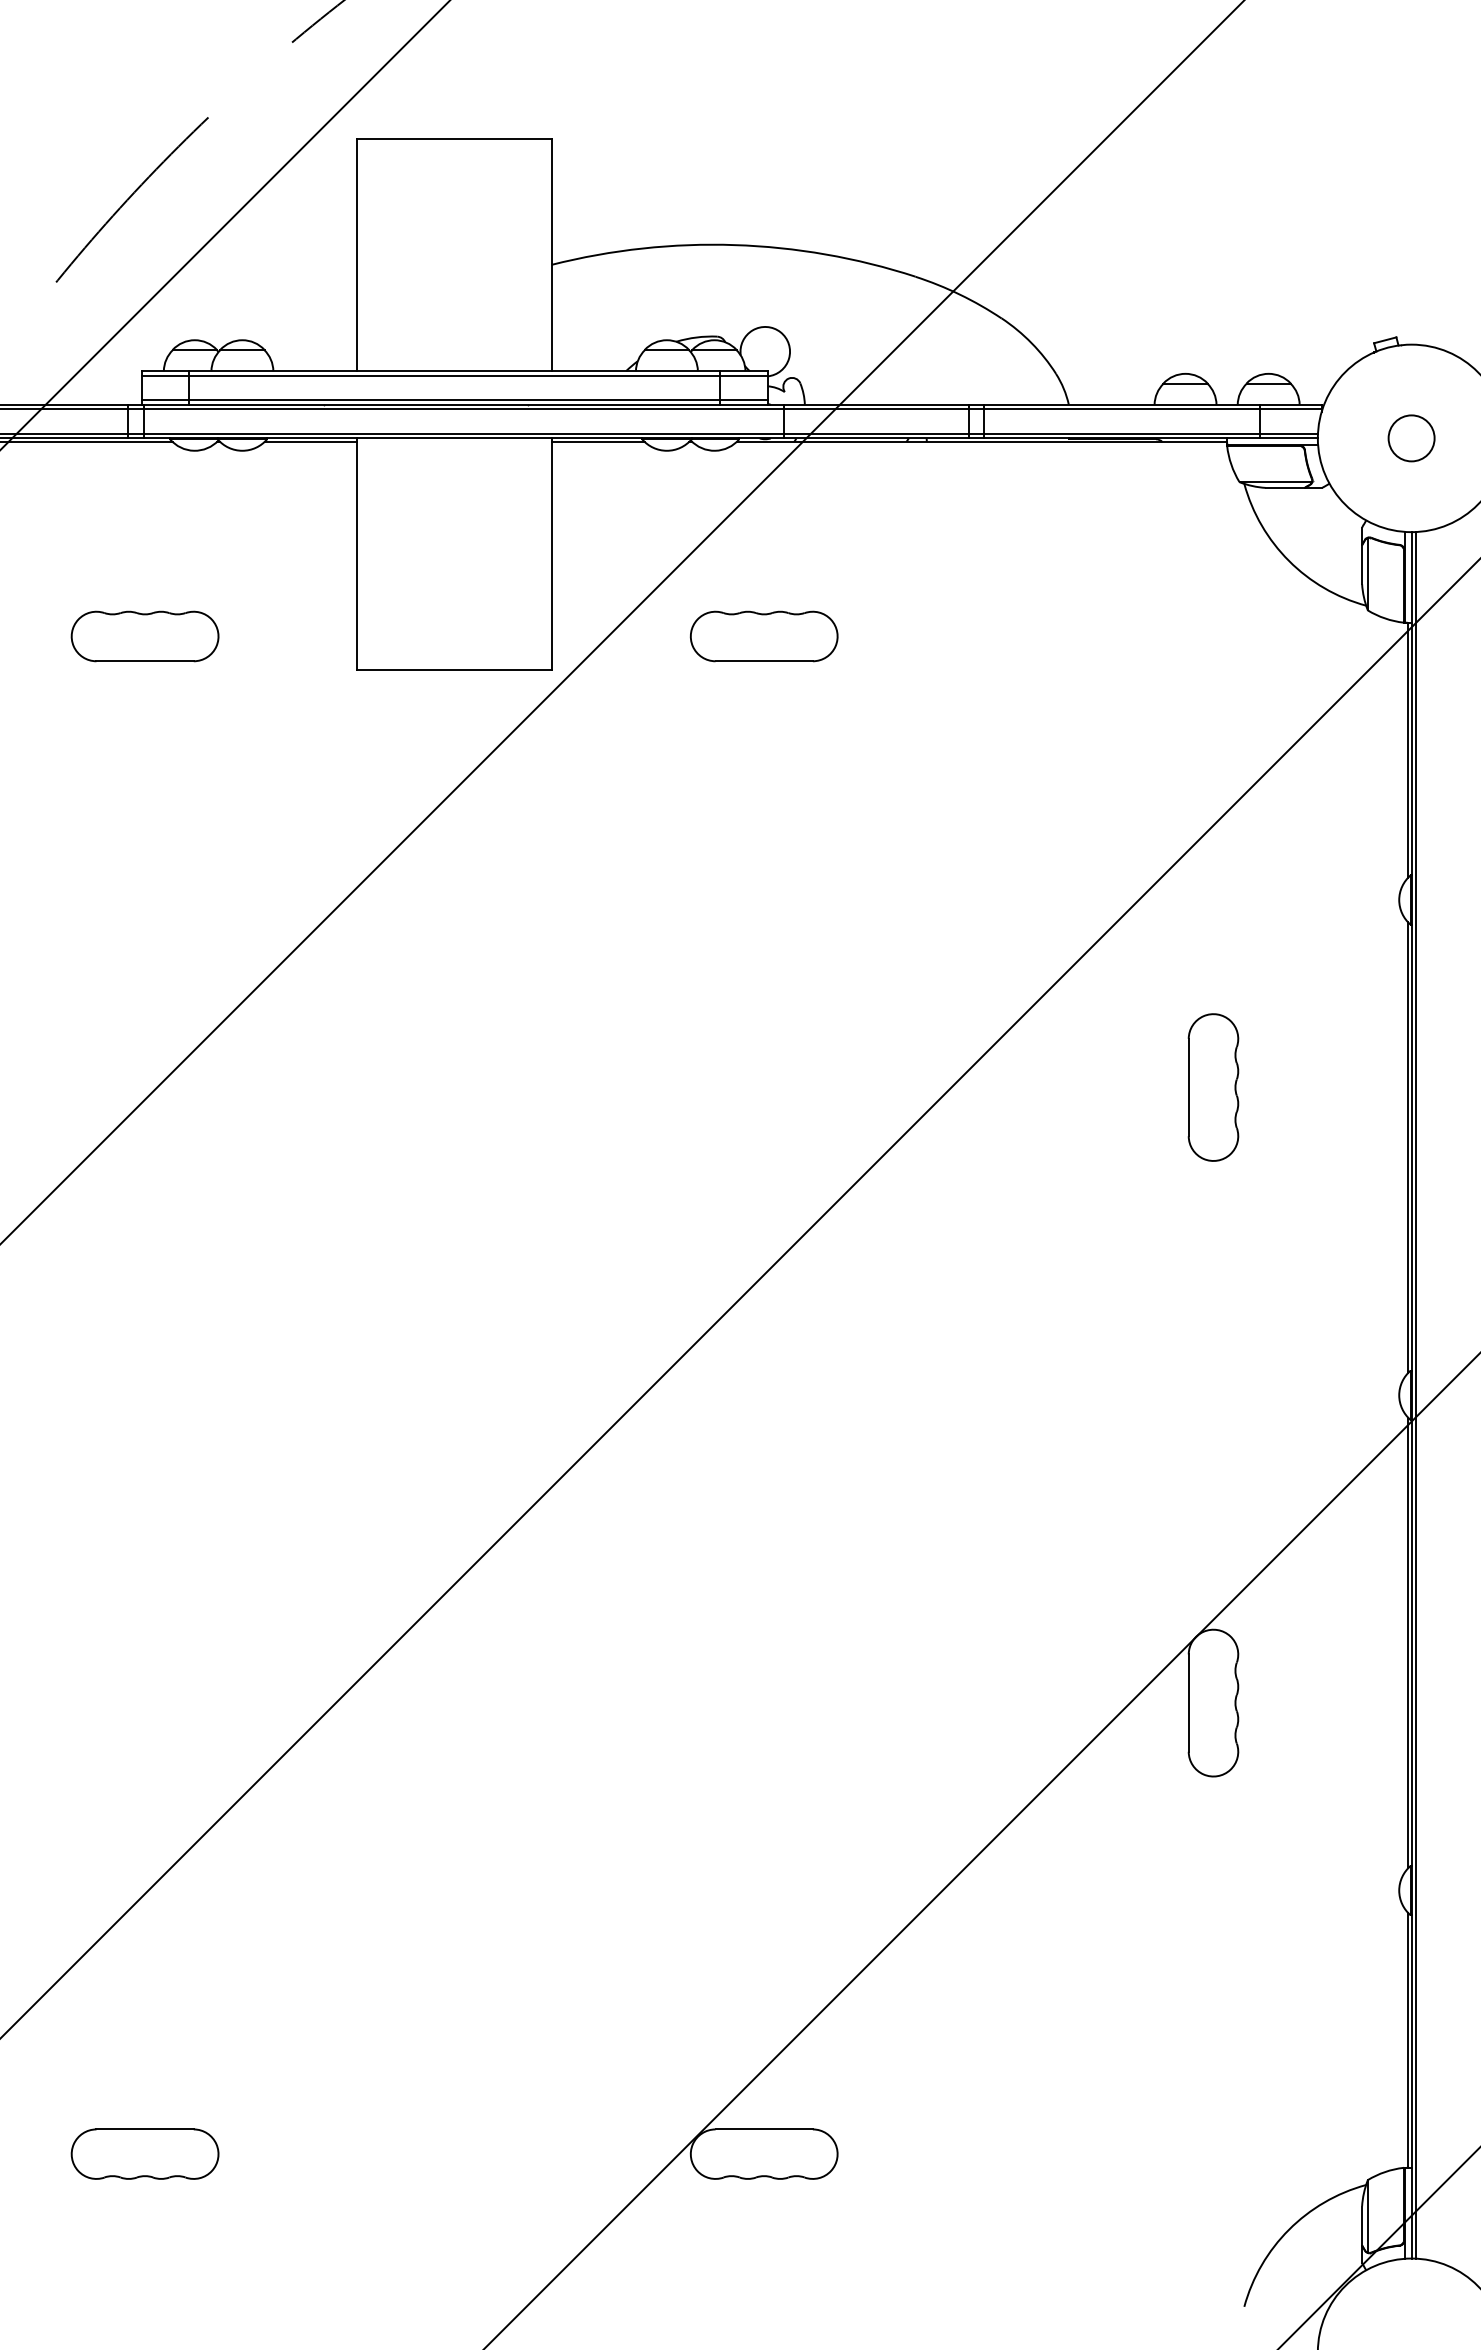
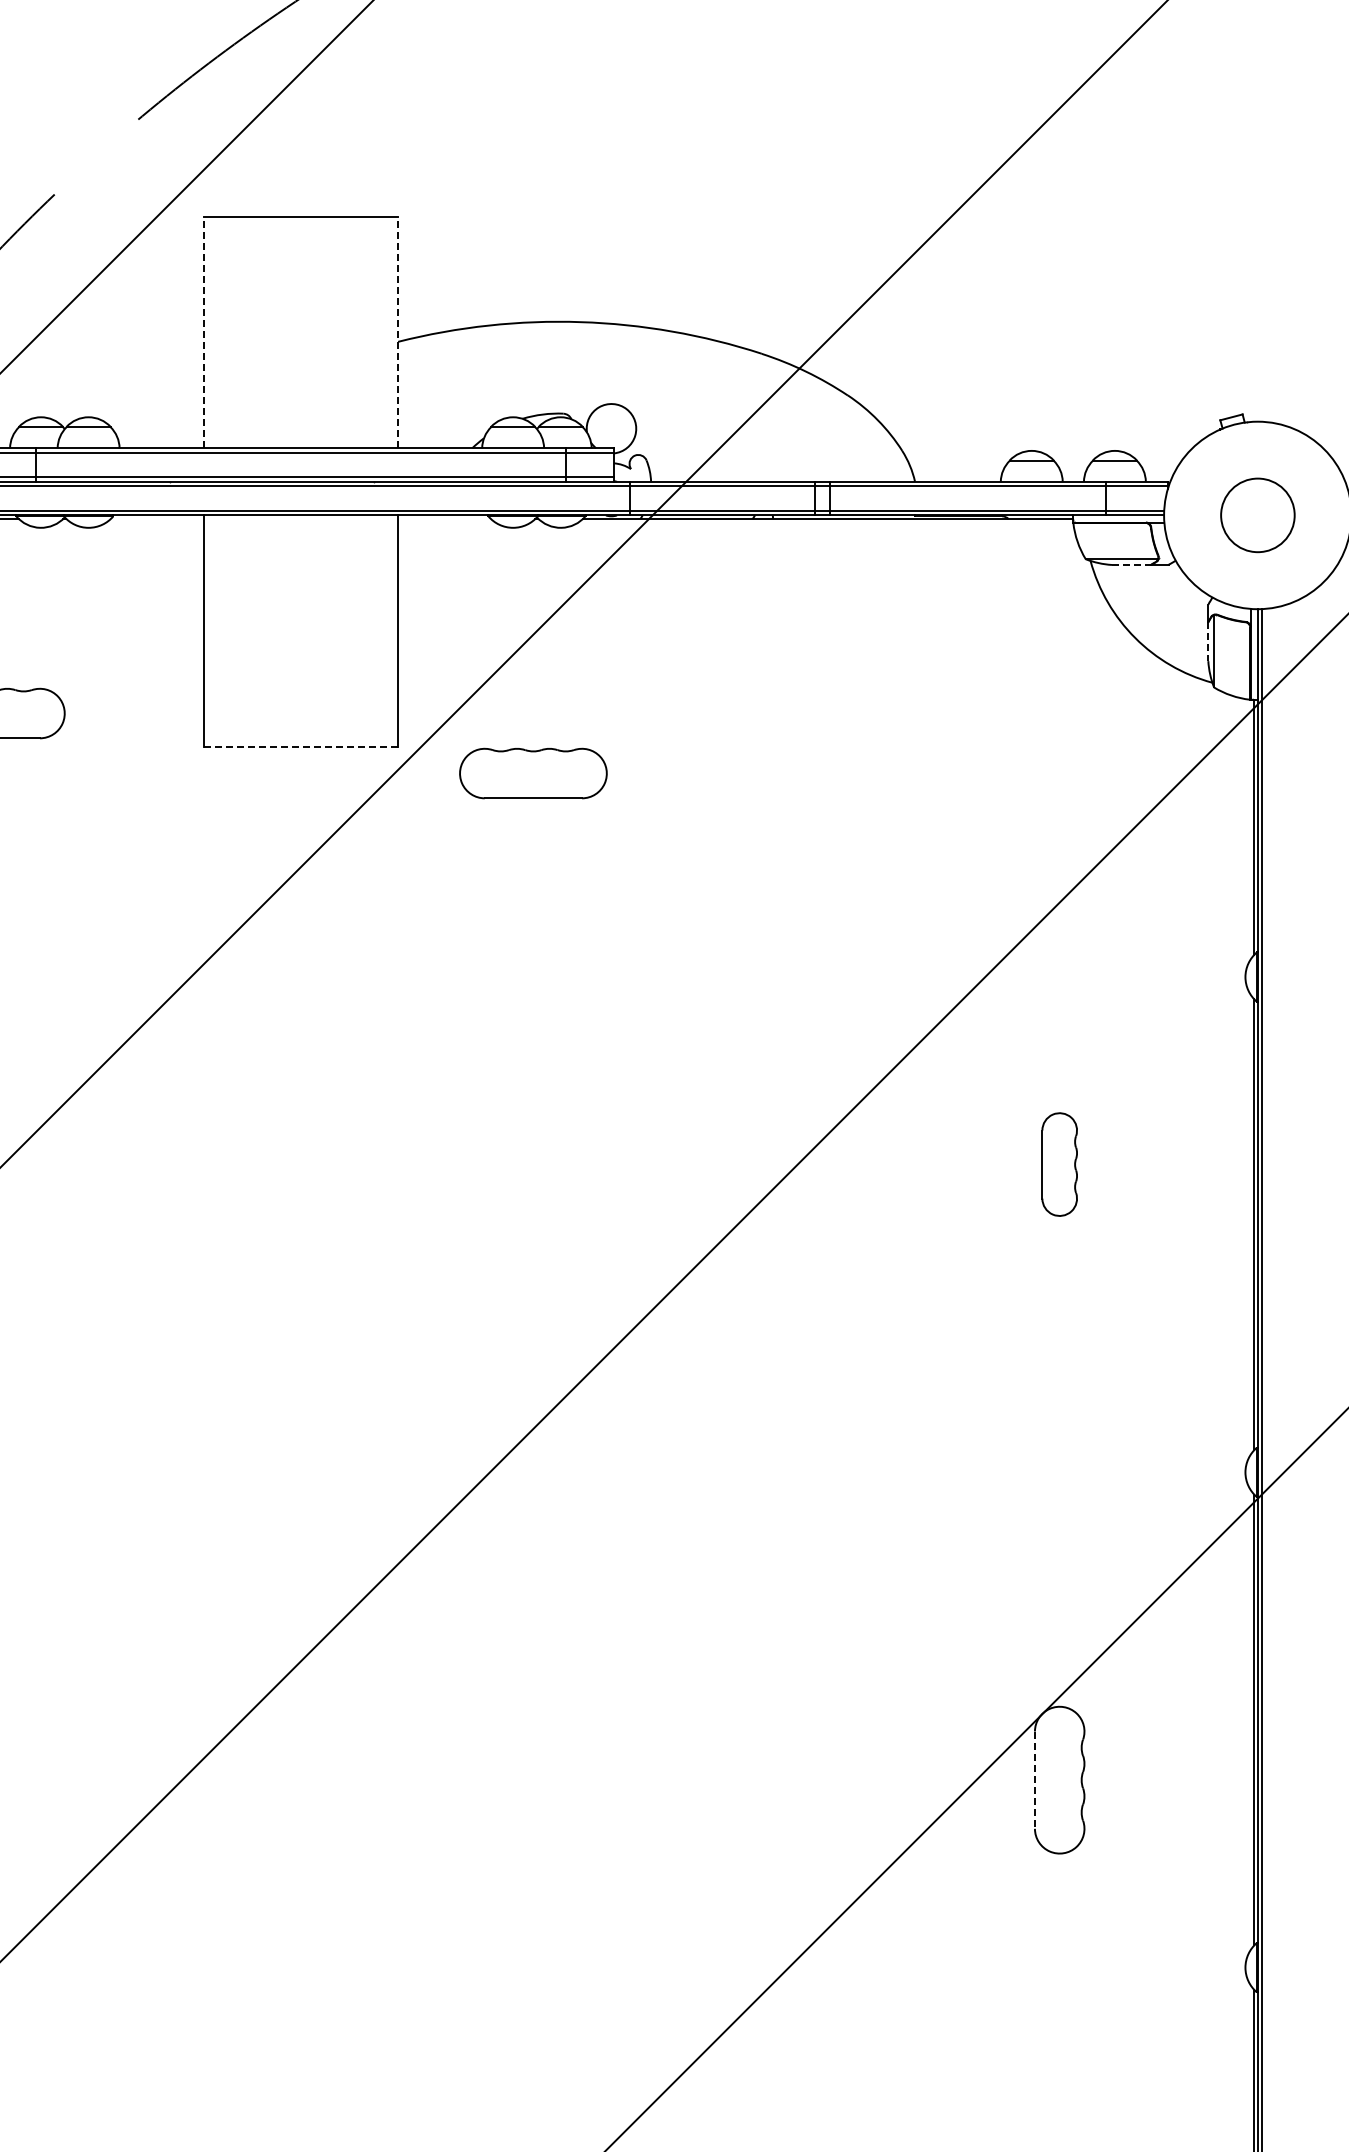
line: (357, 255) -> (203, 332), solid -> dashed
line: (551, 255) -> (397, 332), solid -> dashed
circle: (1411, 438) -> (1257, 515), size x1.6
line: (310, 441) -> (156, 518), removed
line: (597, 441) -> (443, 518), removed
line: (1285, 487) -> (1131, 564), solid -> dashed
line: (1362, 565) -> (1208, 642), solid -> dashed
part: (763, 636) -> (532, 773), moved
line: (455, 670) -> (301, 747), solid -> dashed
part: (1213, 1087) -> (1059, 1164), size x0.7
line: (1188, 1703) -> (1034, 1780), solid -> dashed

